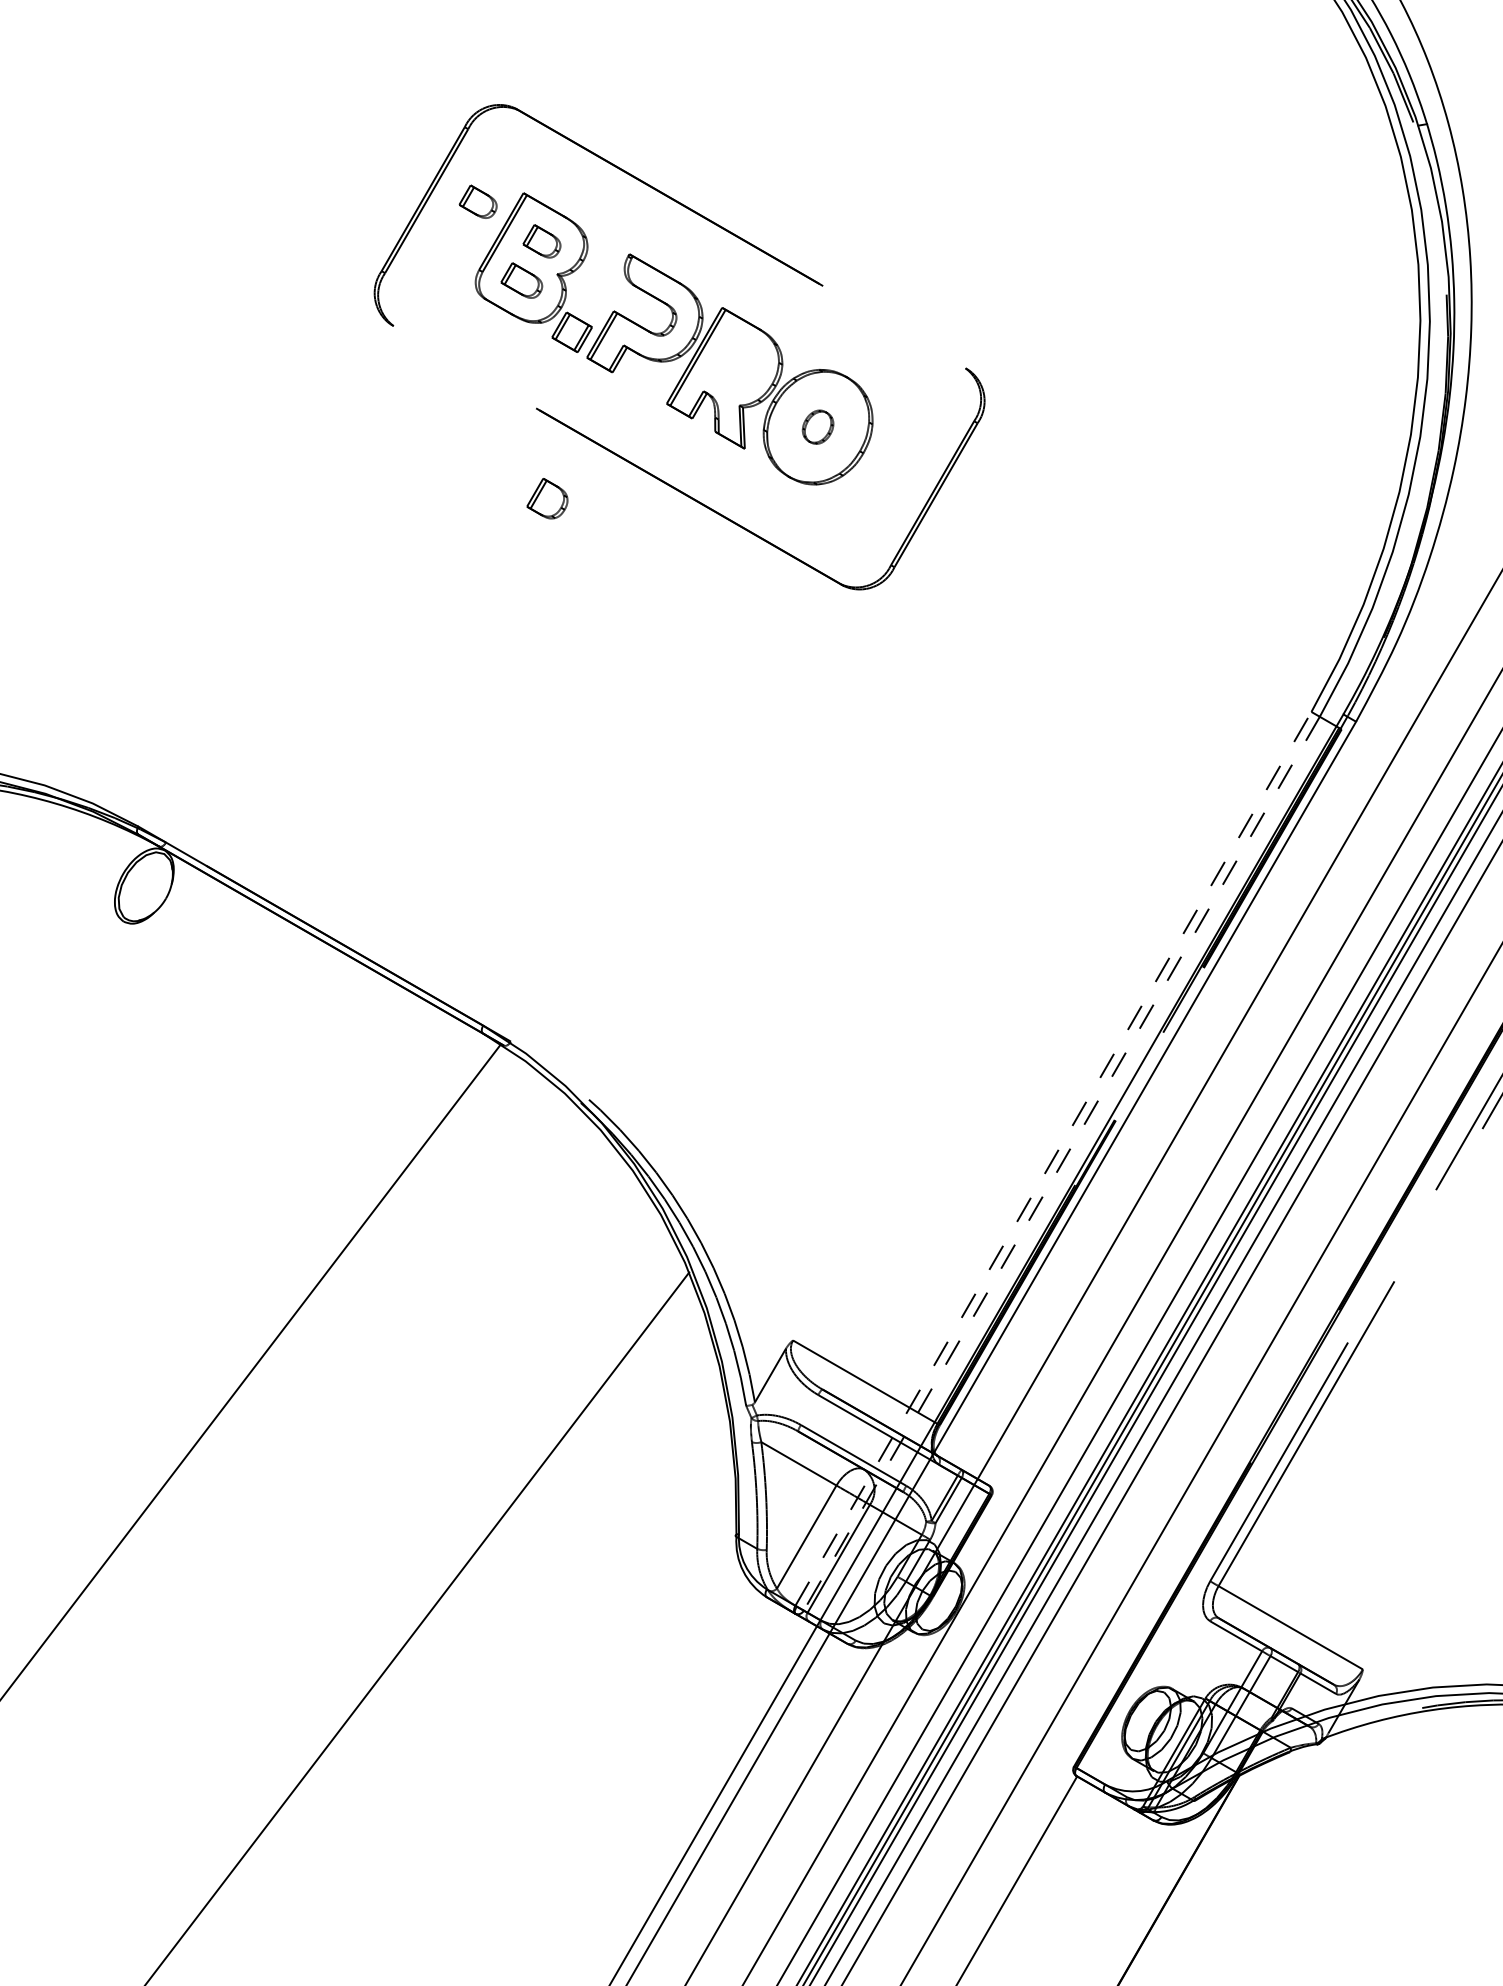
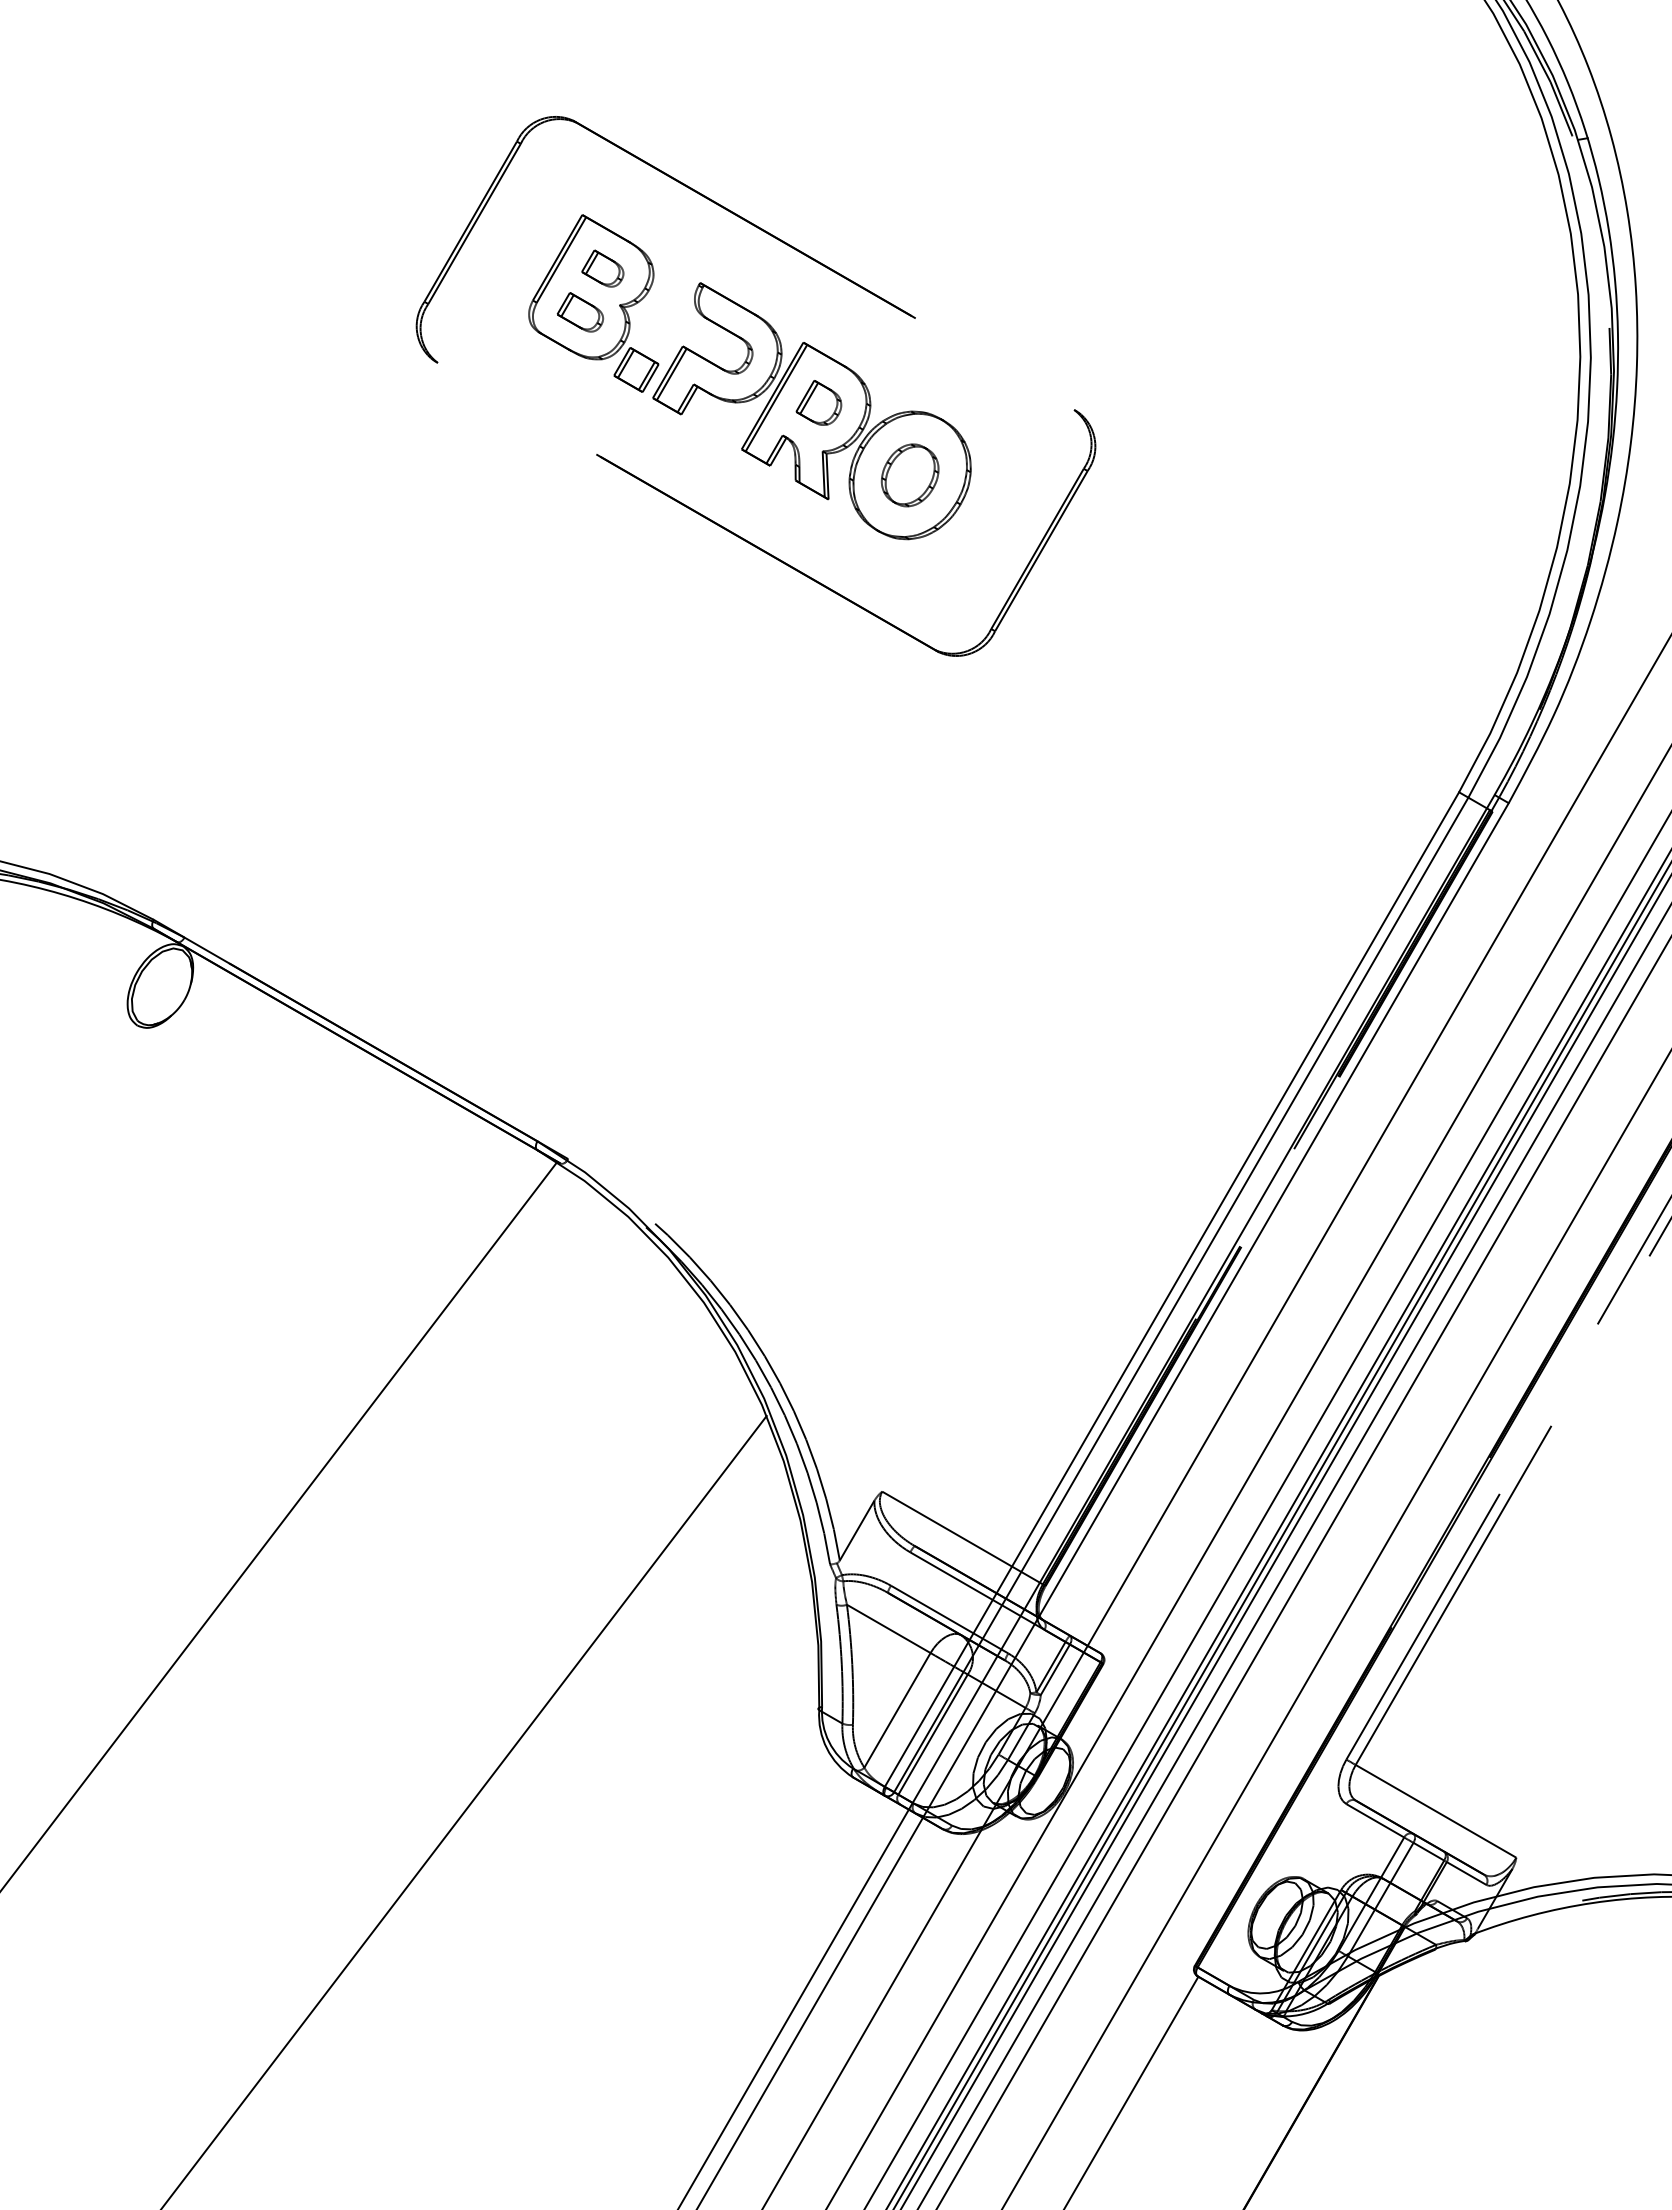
part: (477, 201) -> (531, 224), removed
part: (817, 427) -> (909, 475), size x1.67
part: (547, 498) -> (818, 402), moved
line: (1053, 1158) -> (1172, 1289), dashed -> solid
line: (1062, 1164) -> (1181, 1295), dashed -> solid

